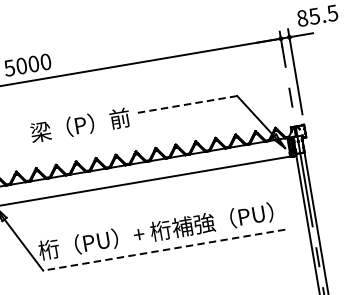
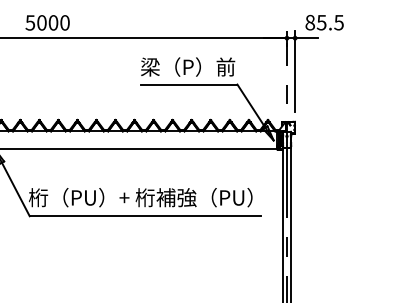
line: (186, 104) -> (188, 84), dashed -> solid
text: (80, 124) -> (188, 66), moved
line: (164, 250) -> (145, 216), dashed -> solid

